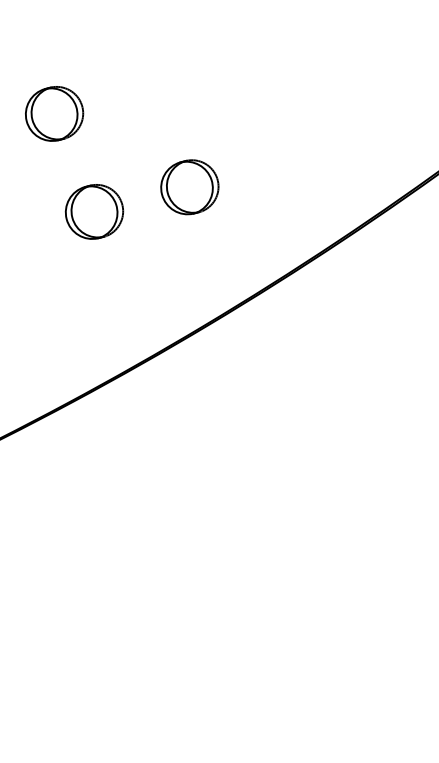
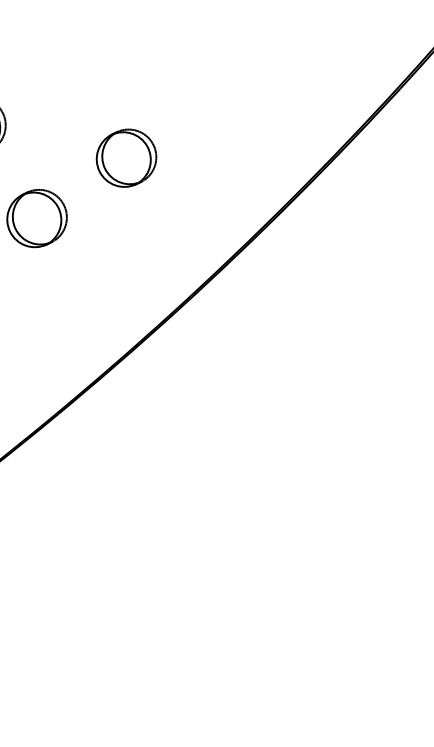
part: (189, 187) -> (126, 158), moved

